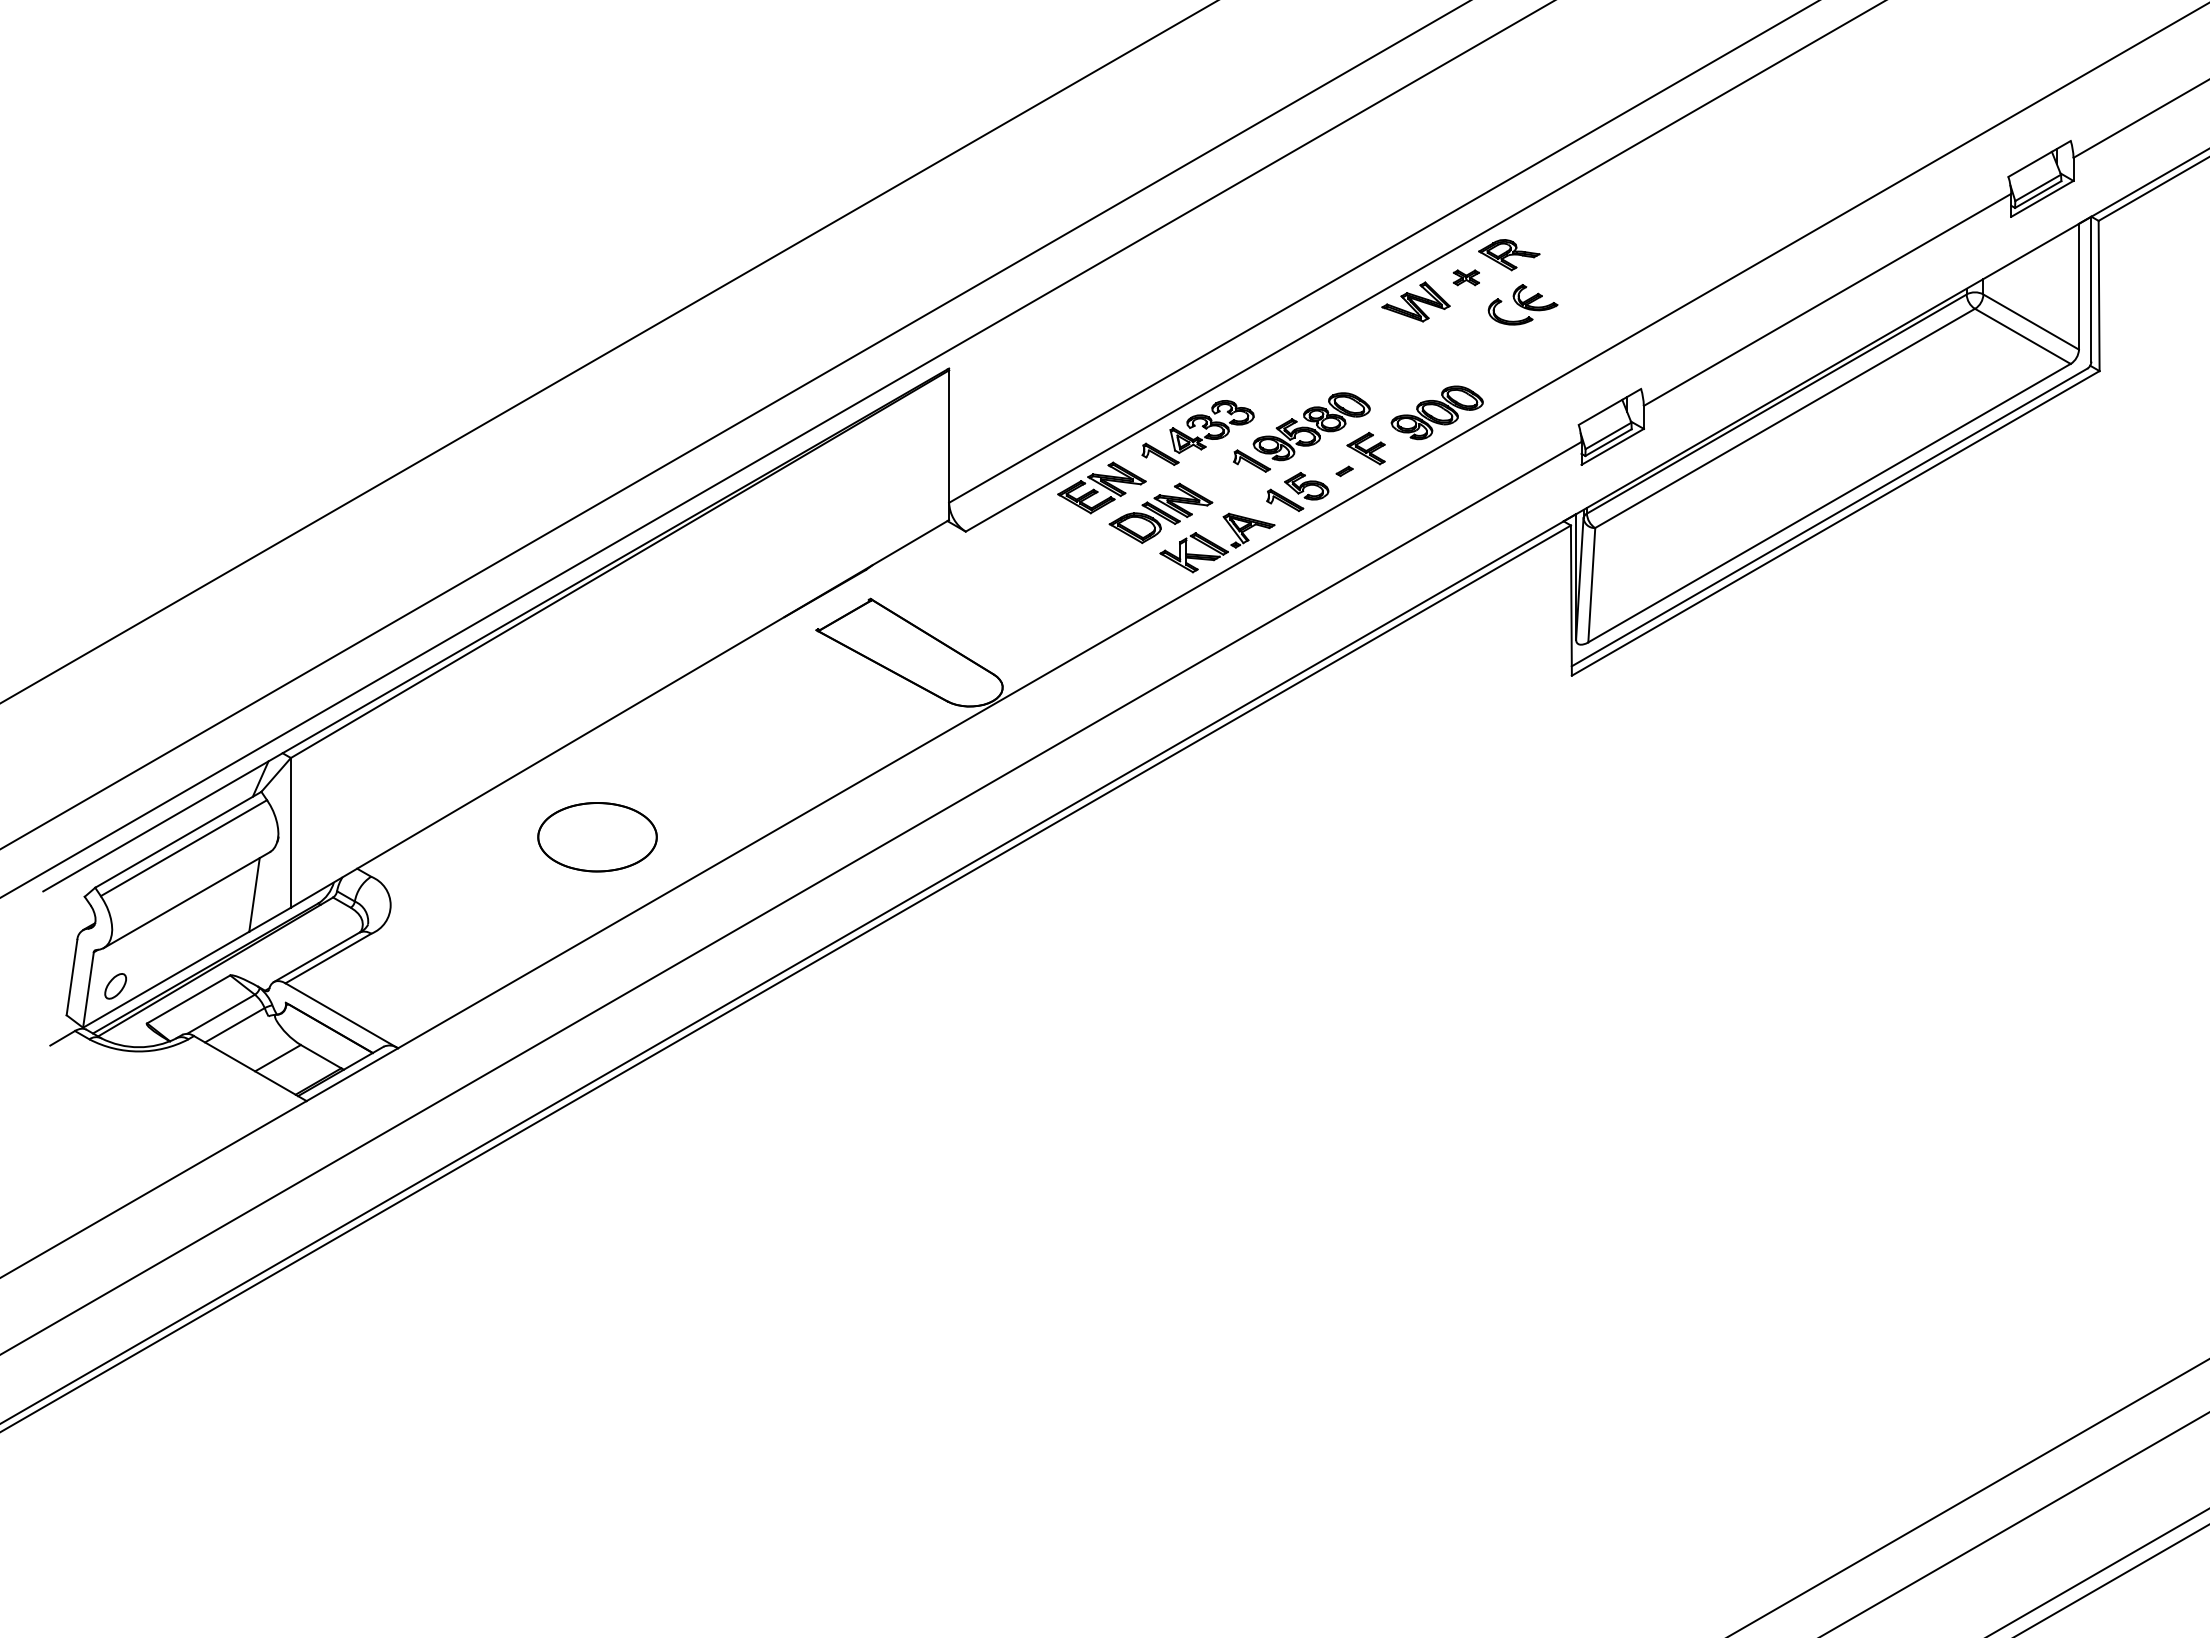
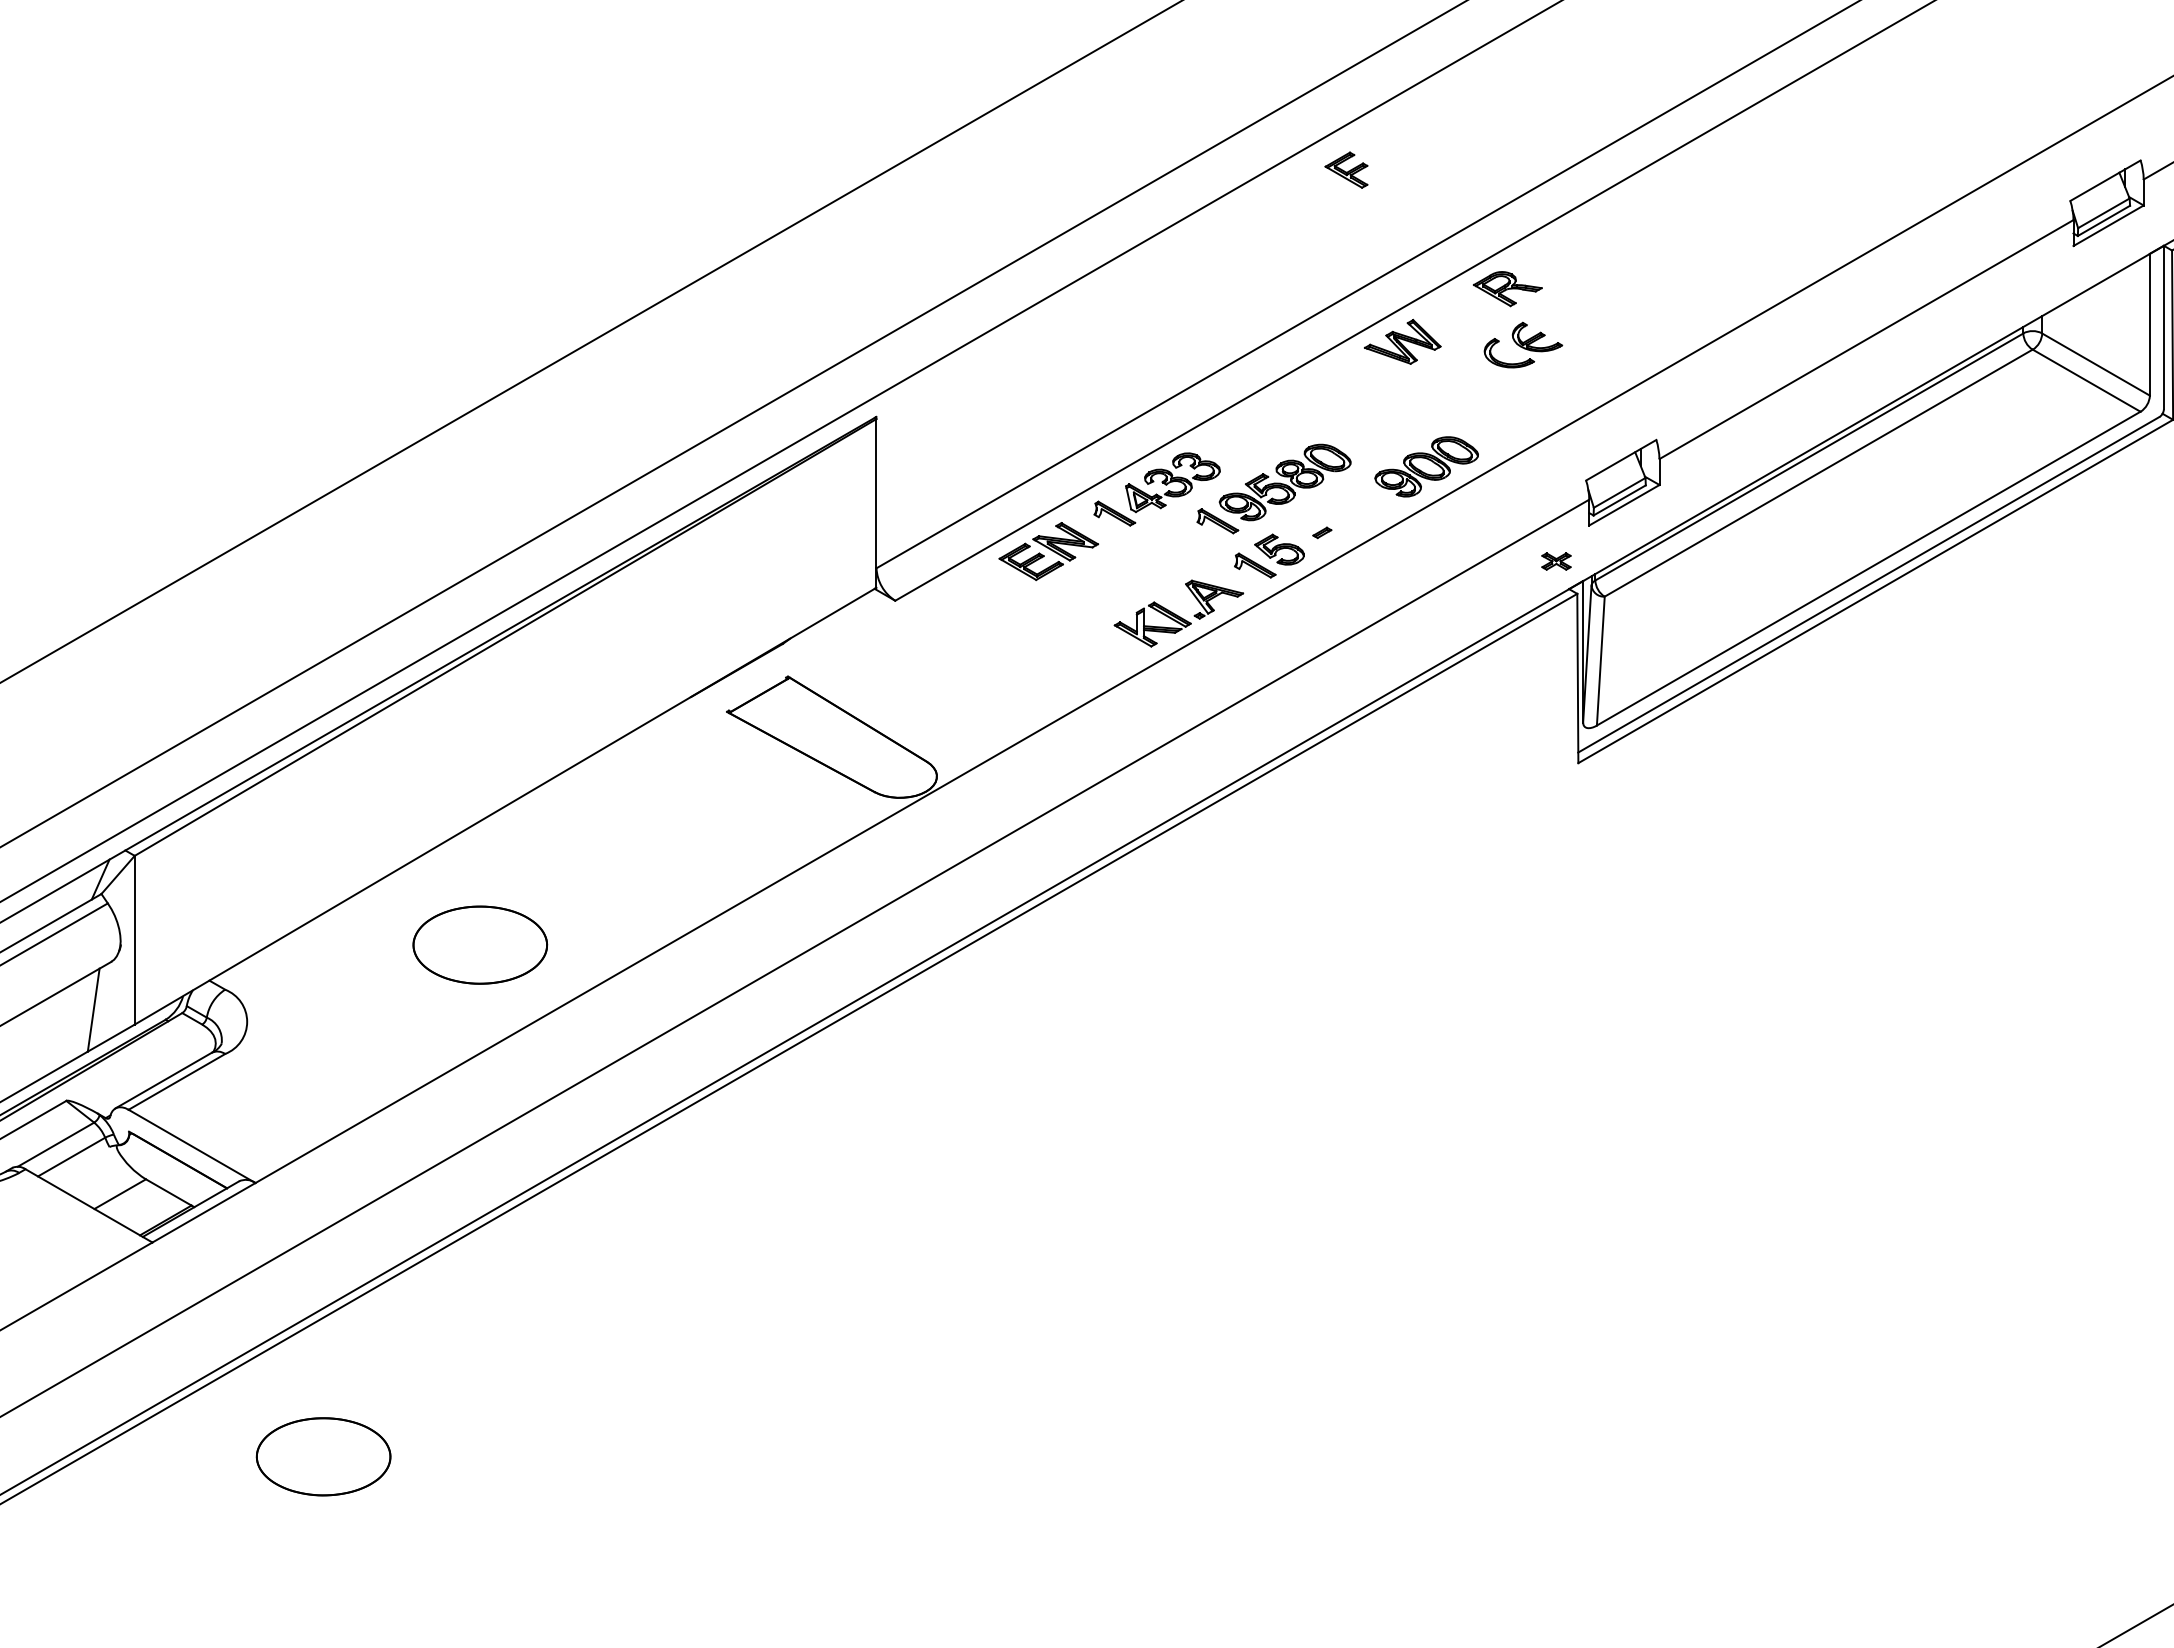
part: (1465, 277) -> (1555, 561), moved
part: (1365, 448) -> (1345, 170), moved
part: (1160, 512) -> (1114, 579), removed
part: (458, 1291) -> (323, 1457), added

